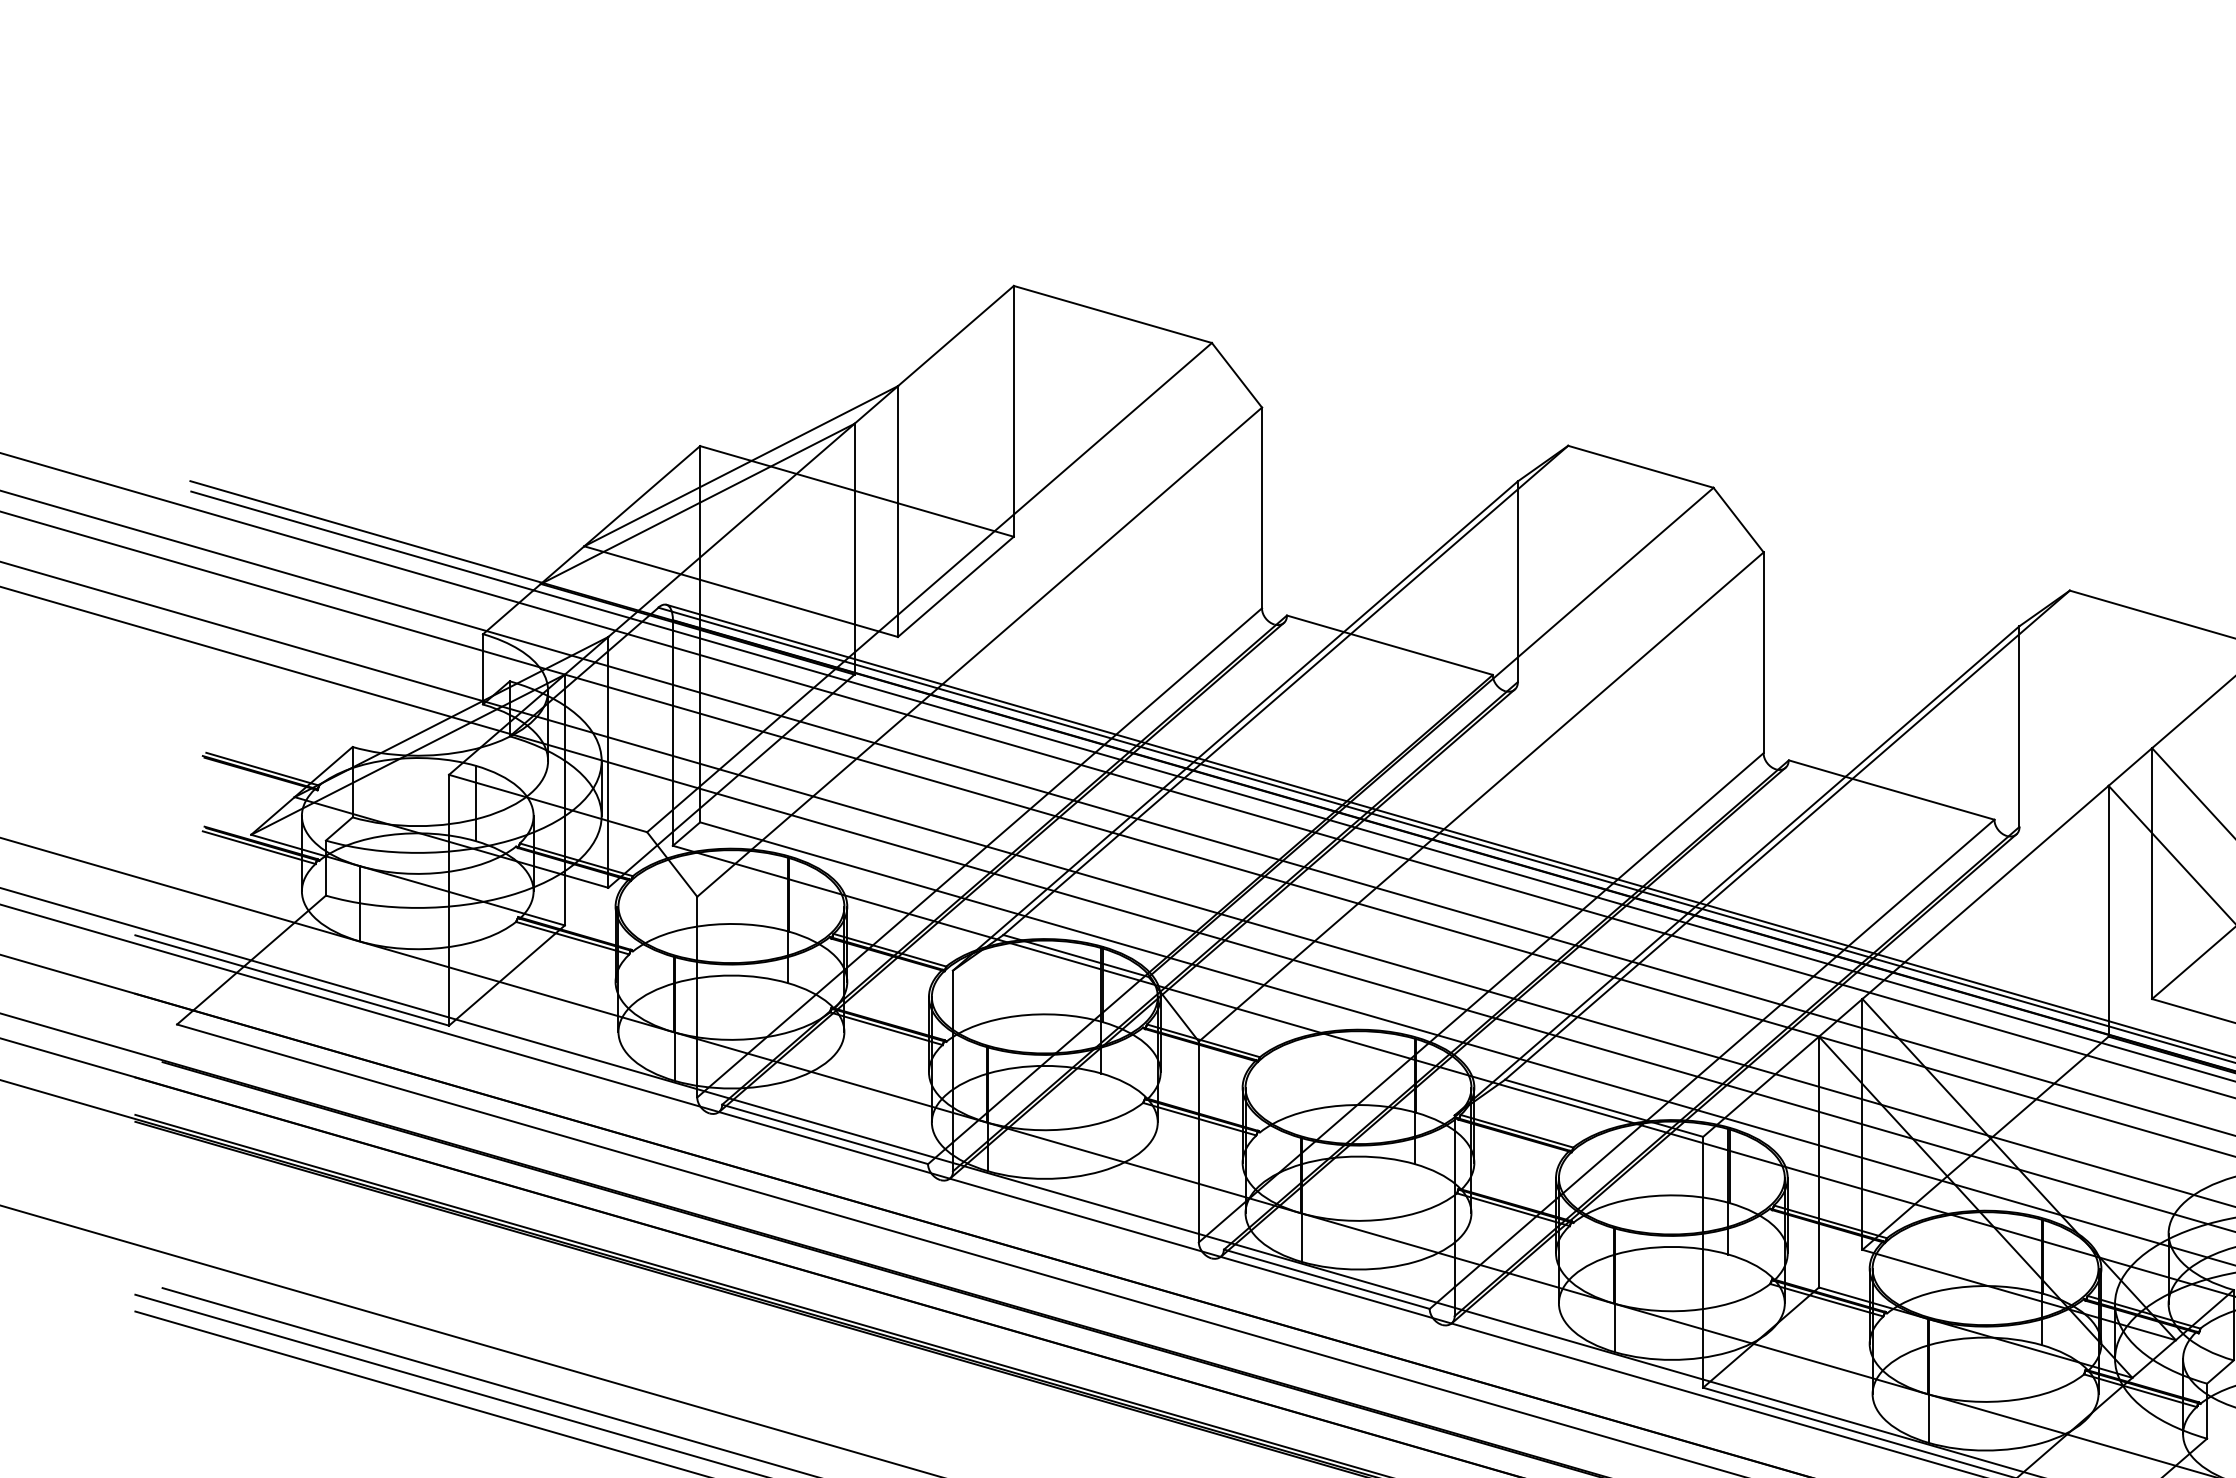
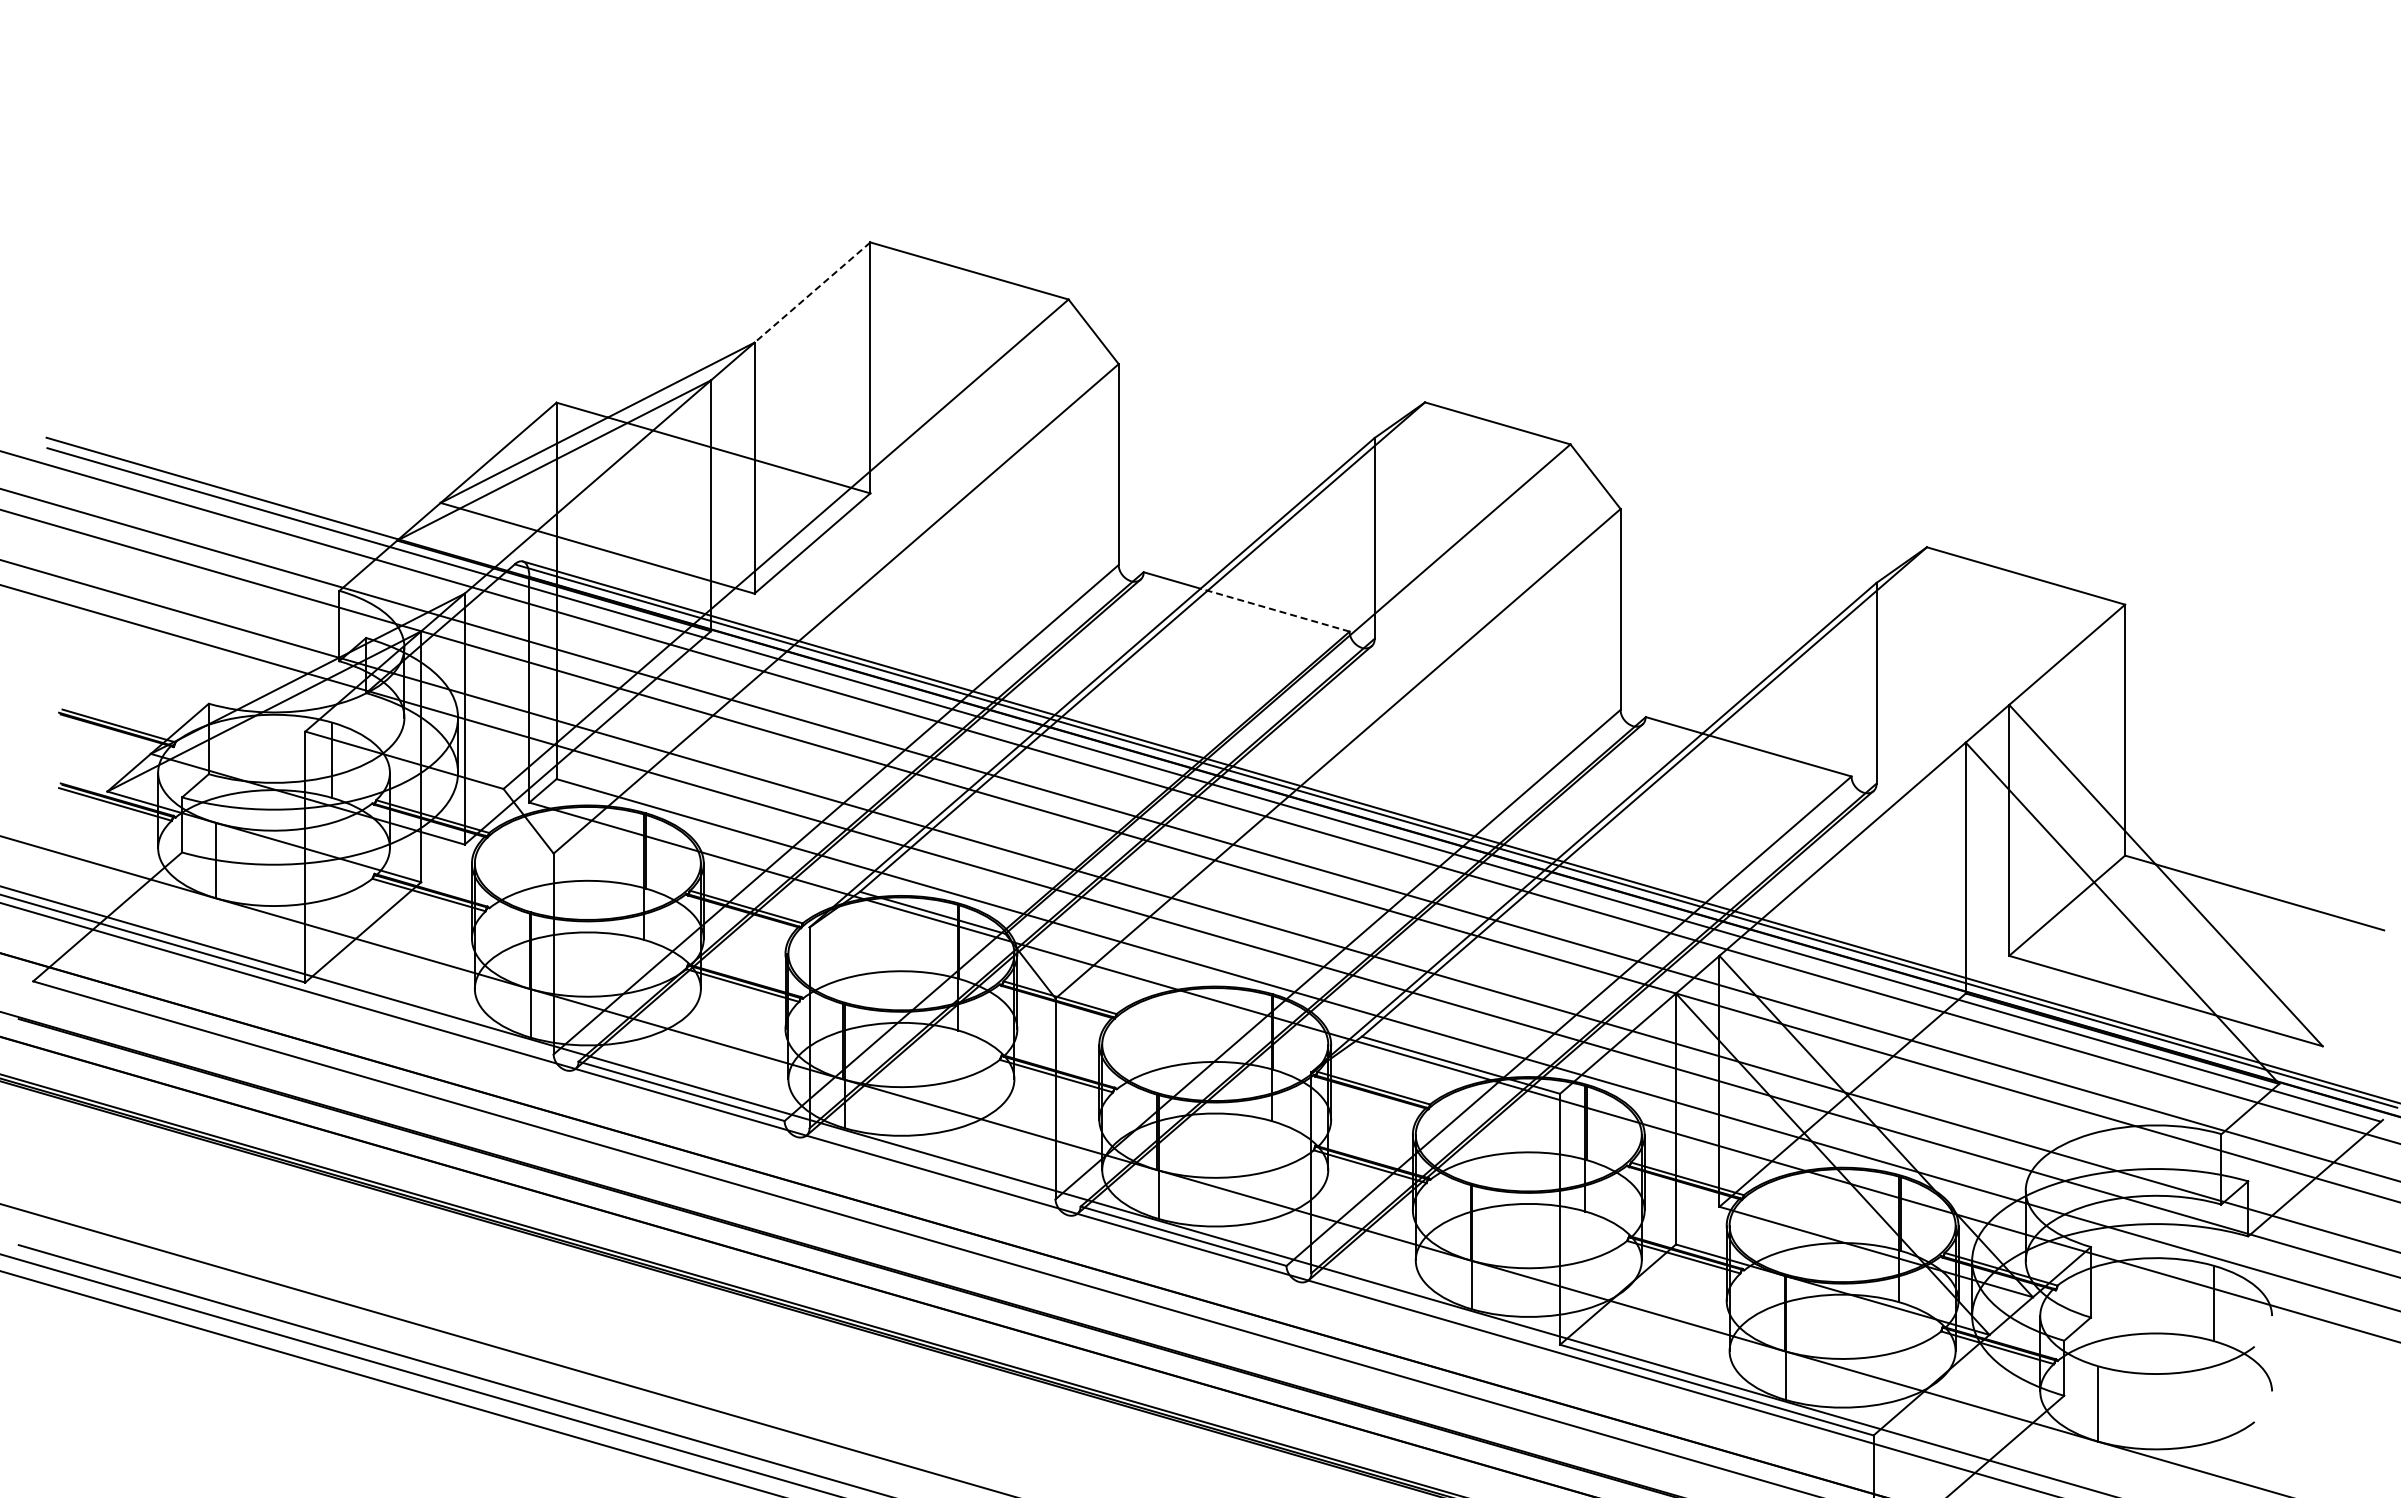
line: (955, 335) -> (812, 292), solid -> dashed
line: (1417, 653) -> (1274, 610), solid -> dashed

